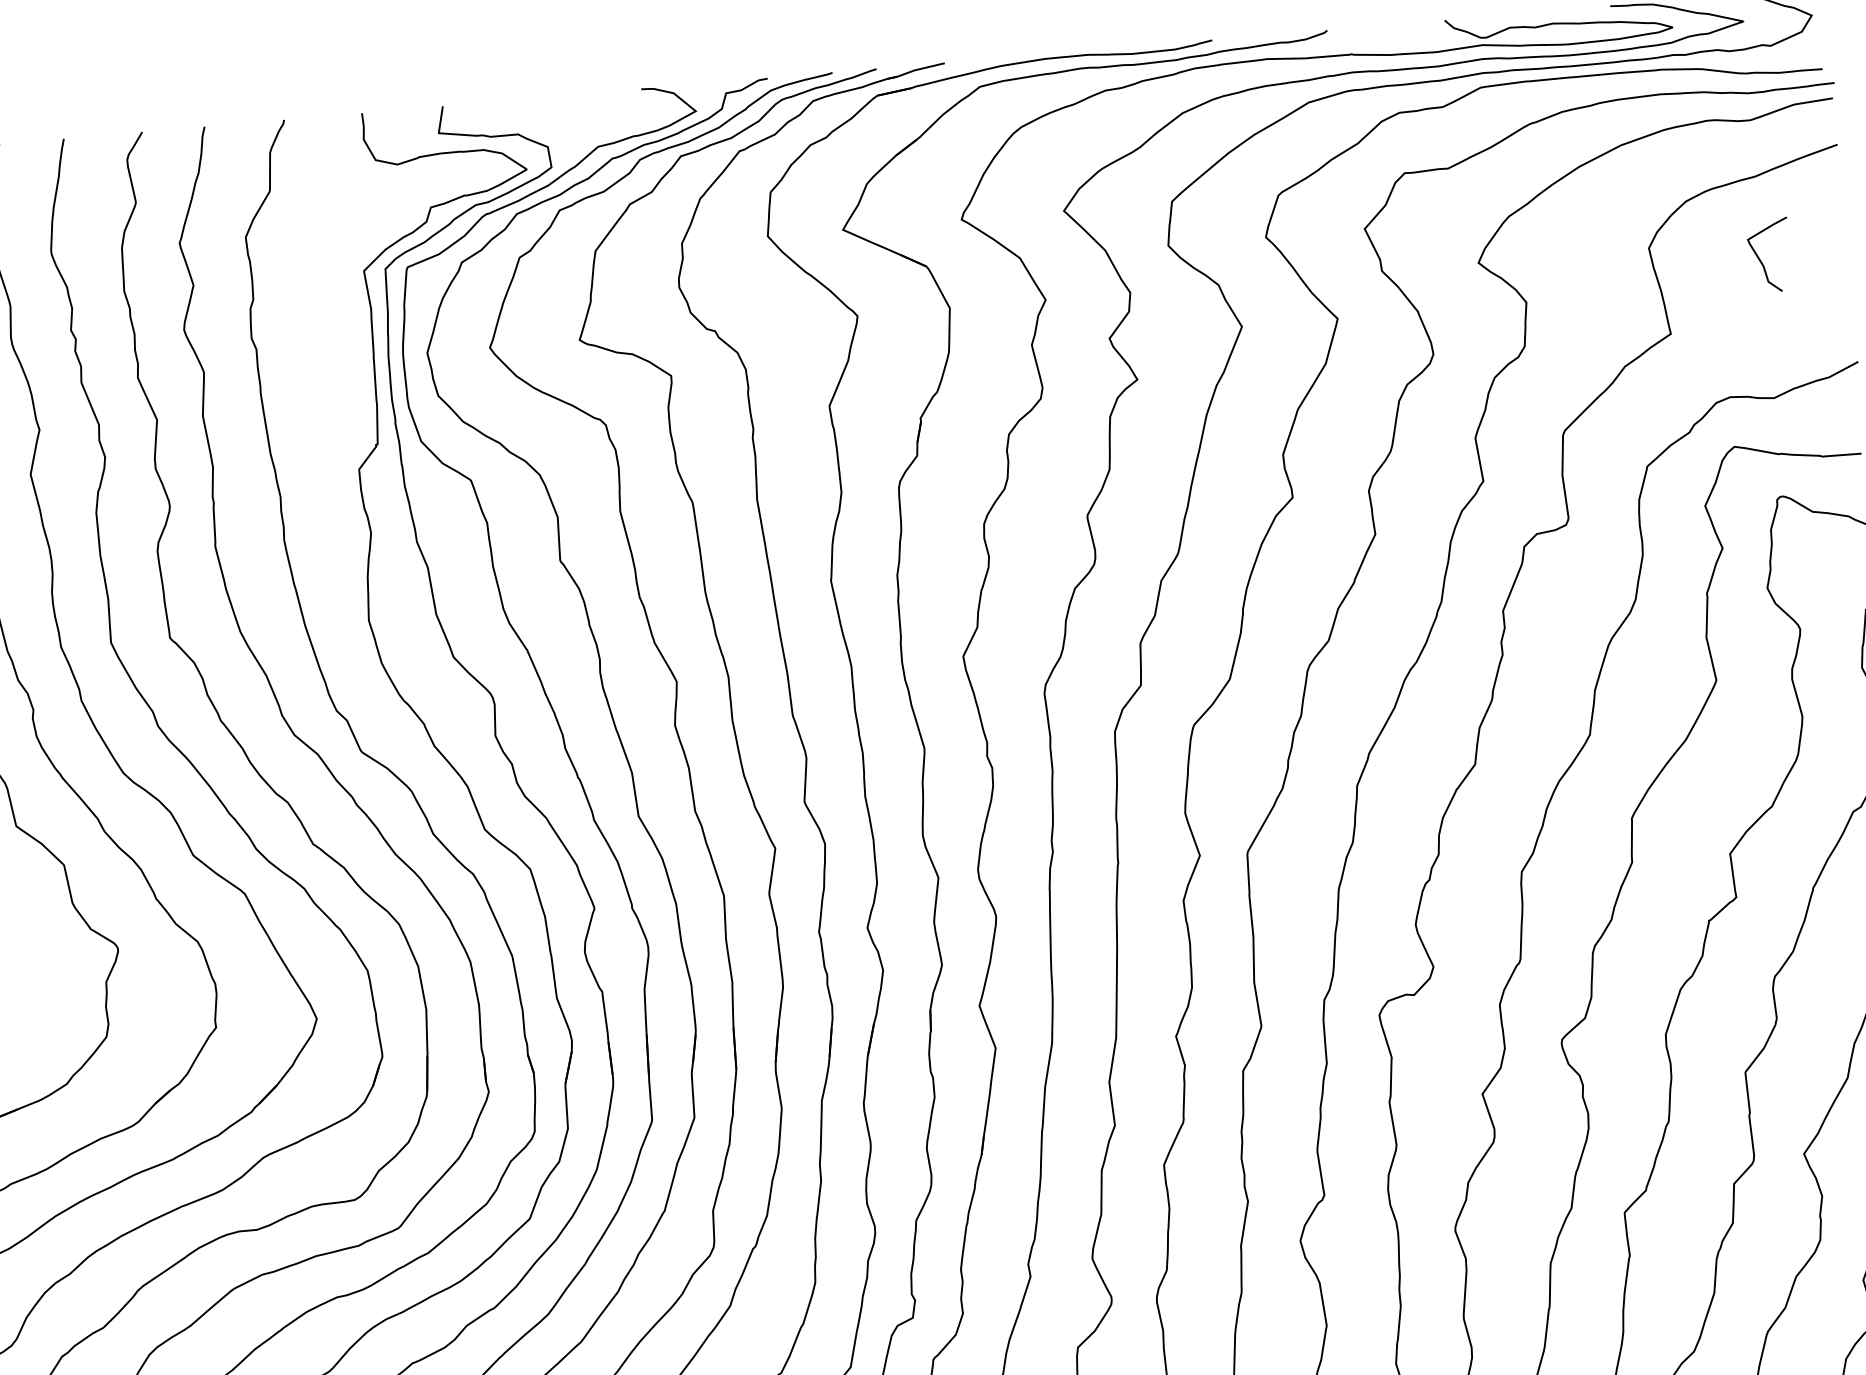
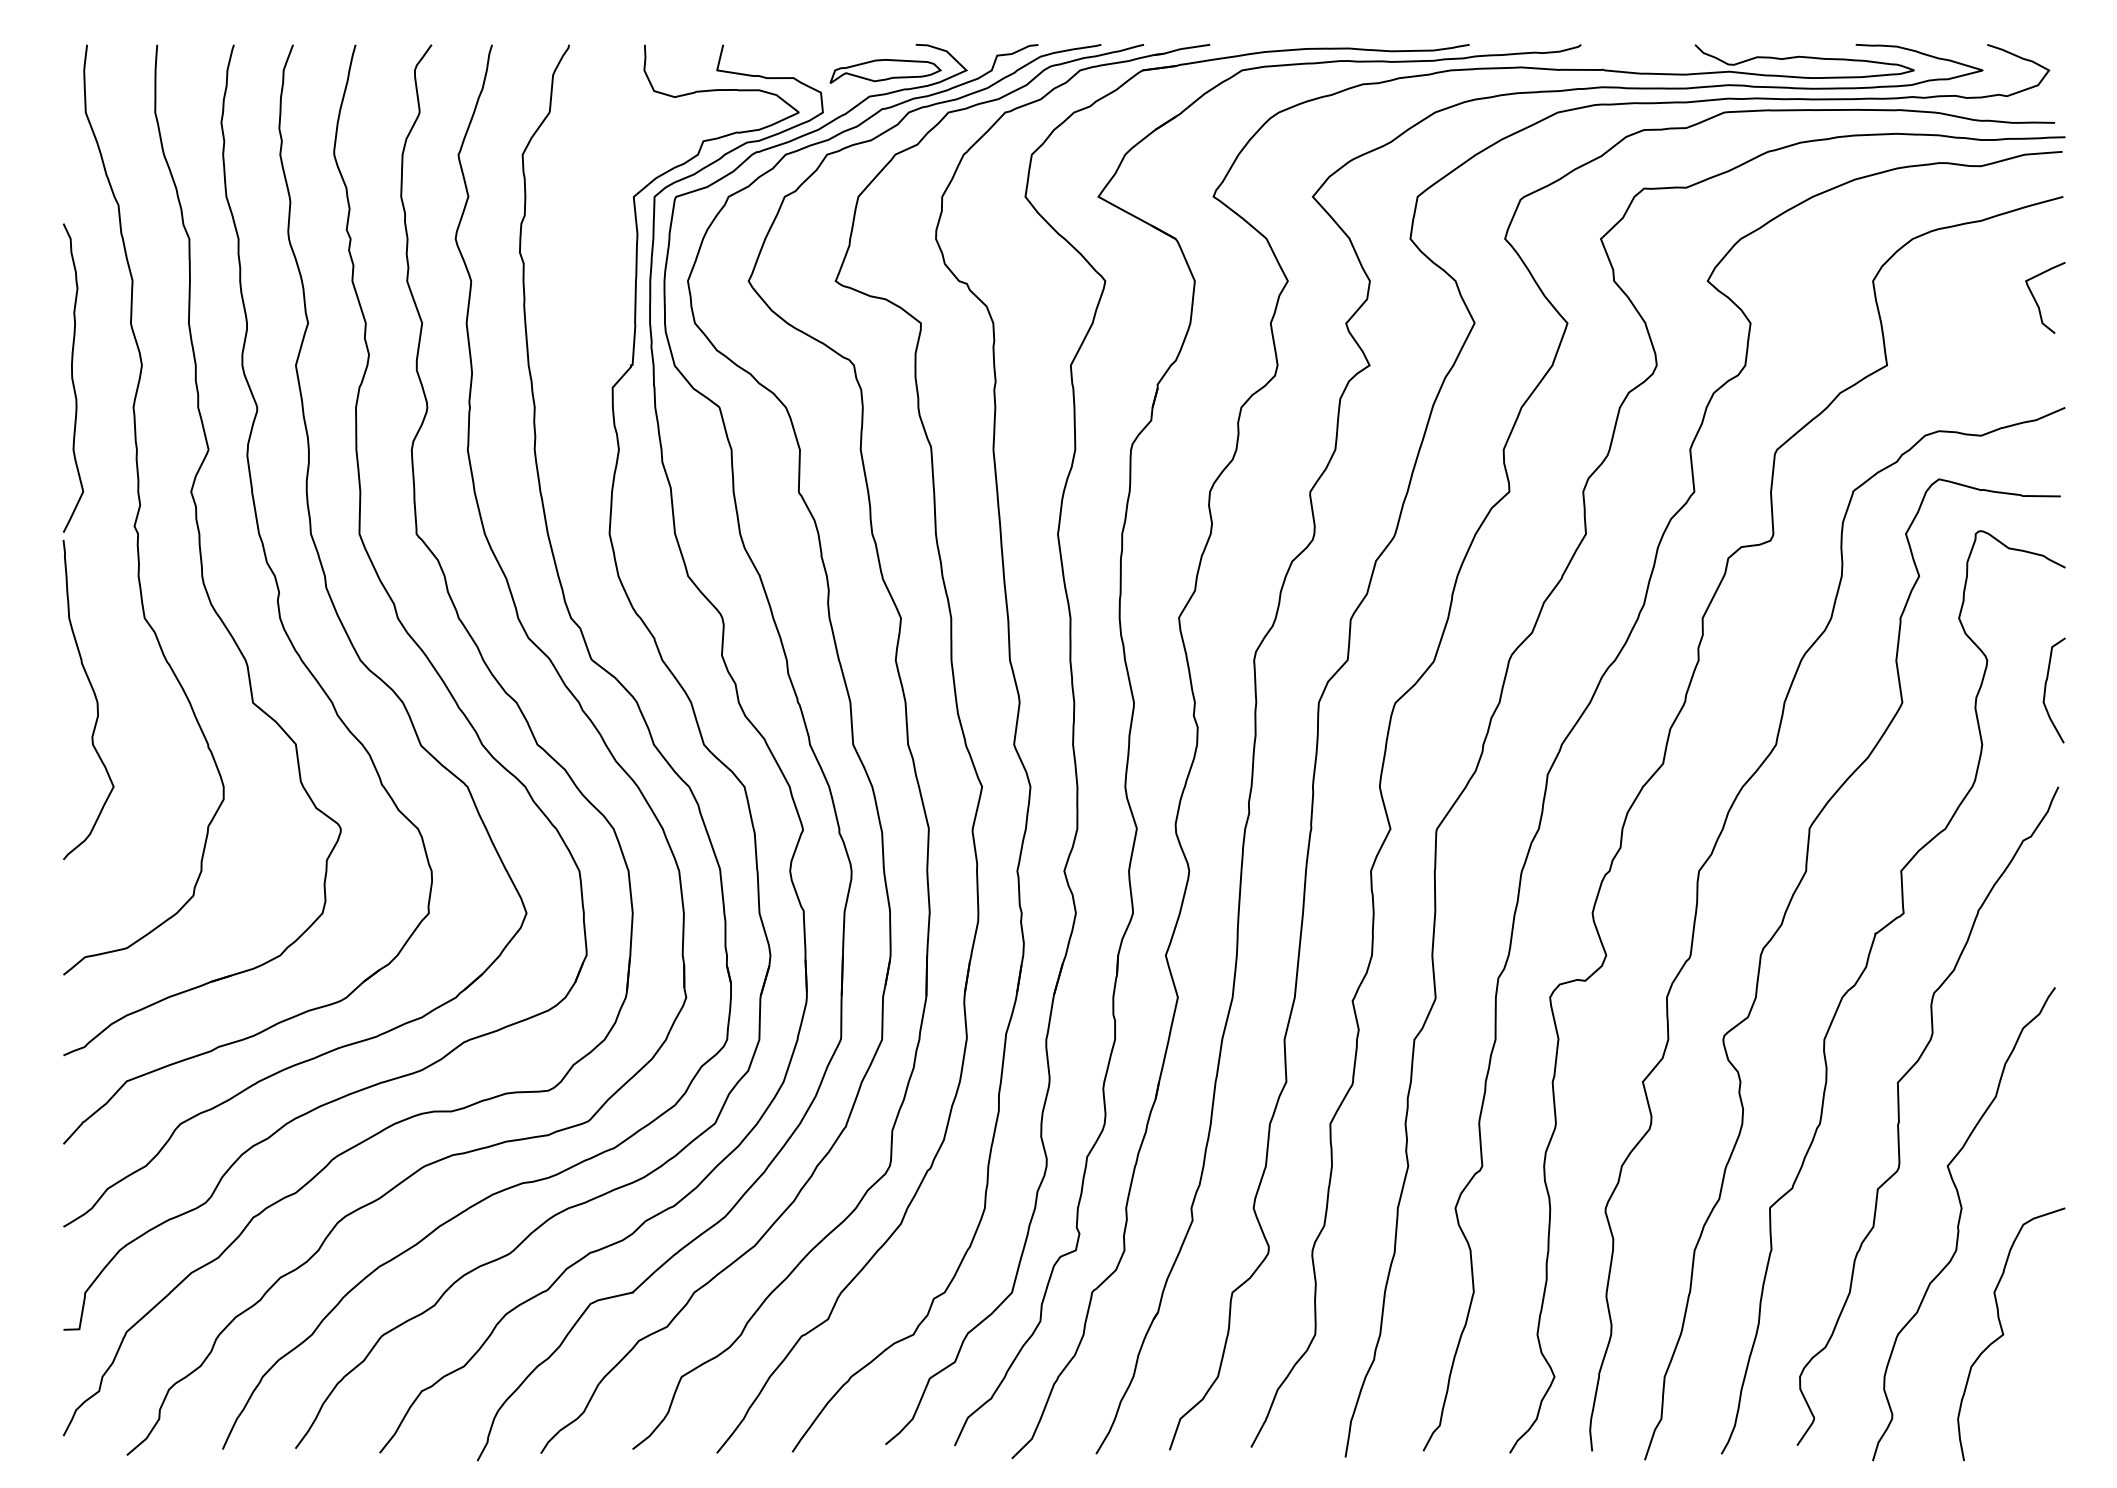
part: (612, 119) -> (885, 71), added
curve: (1761, 260) -> (2037, 302), moved

